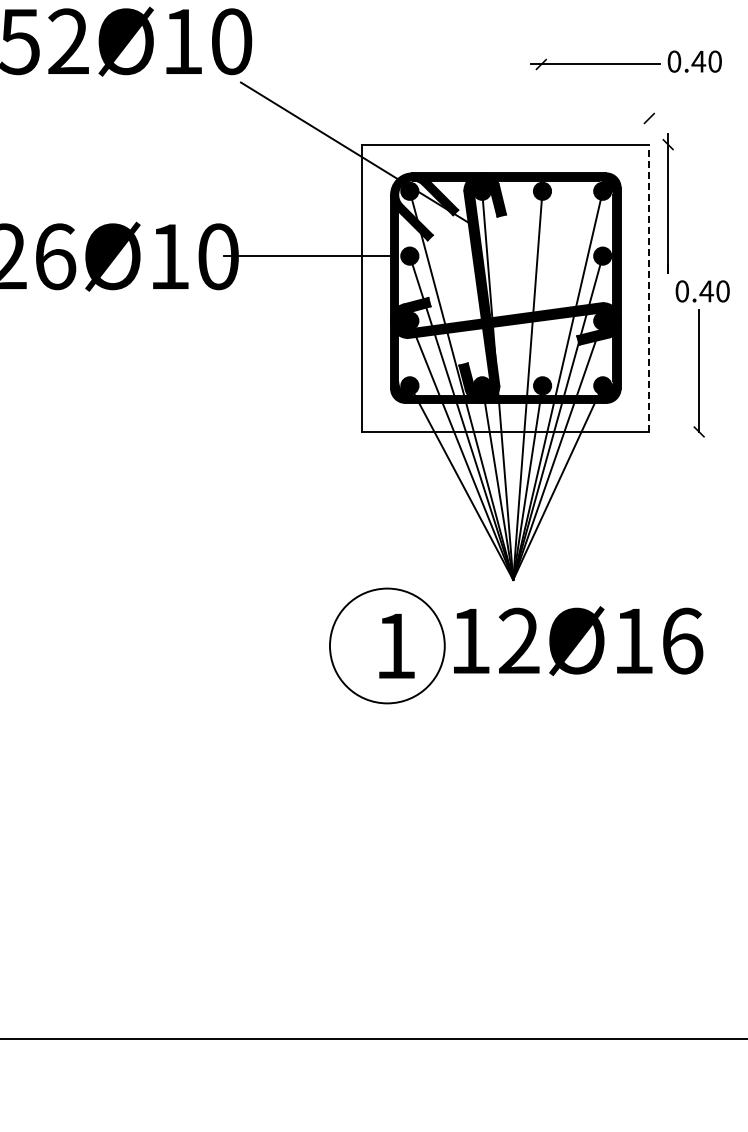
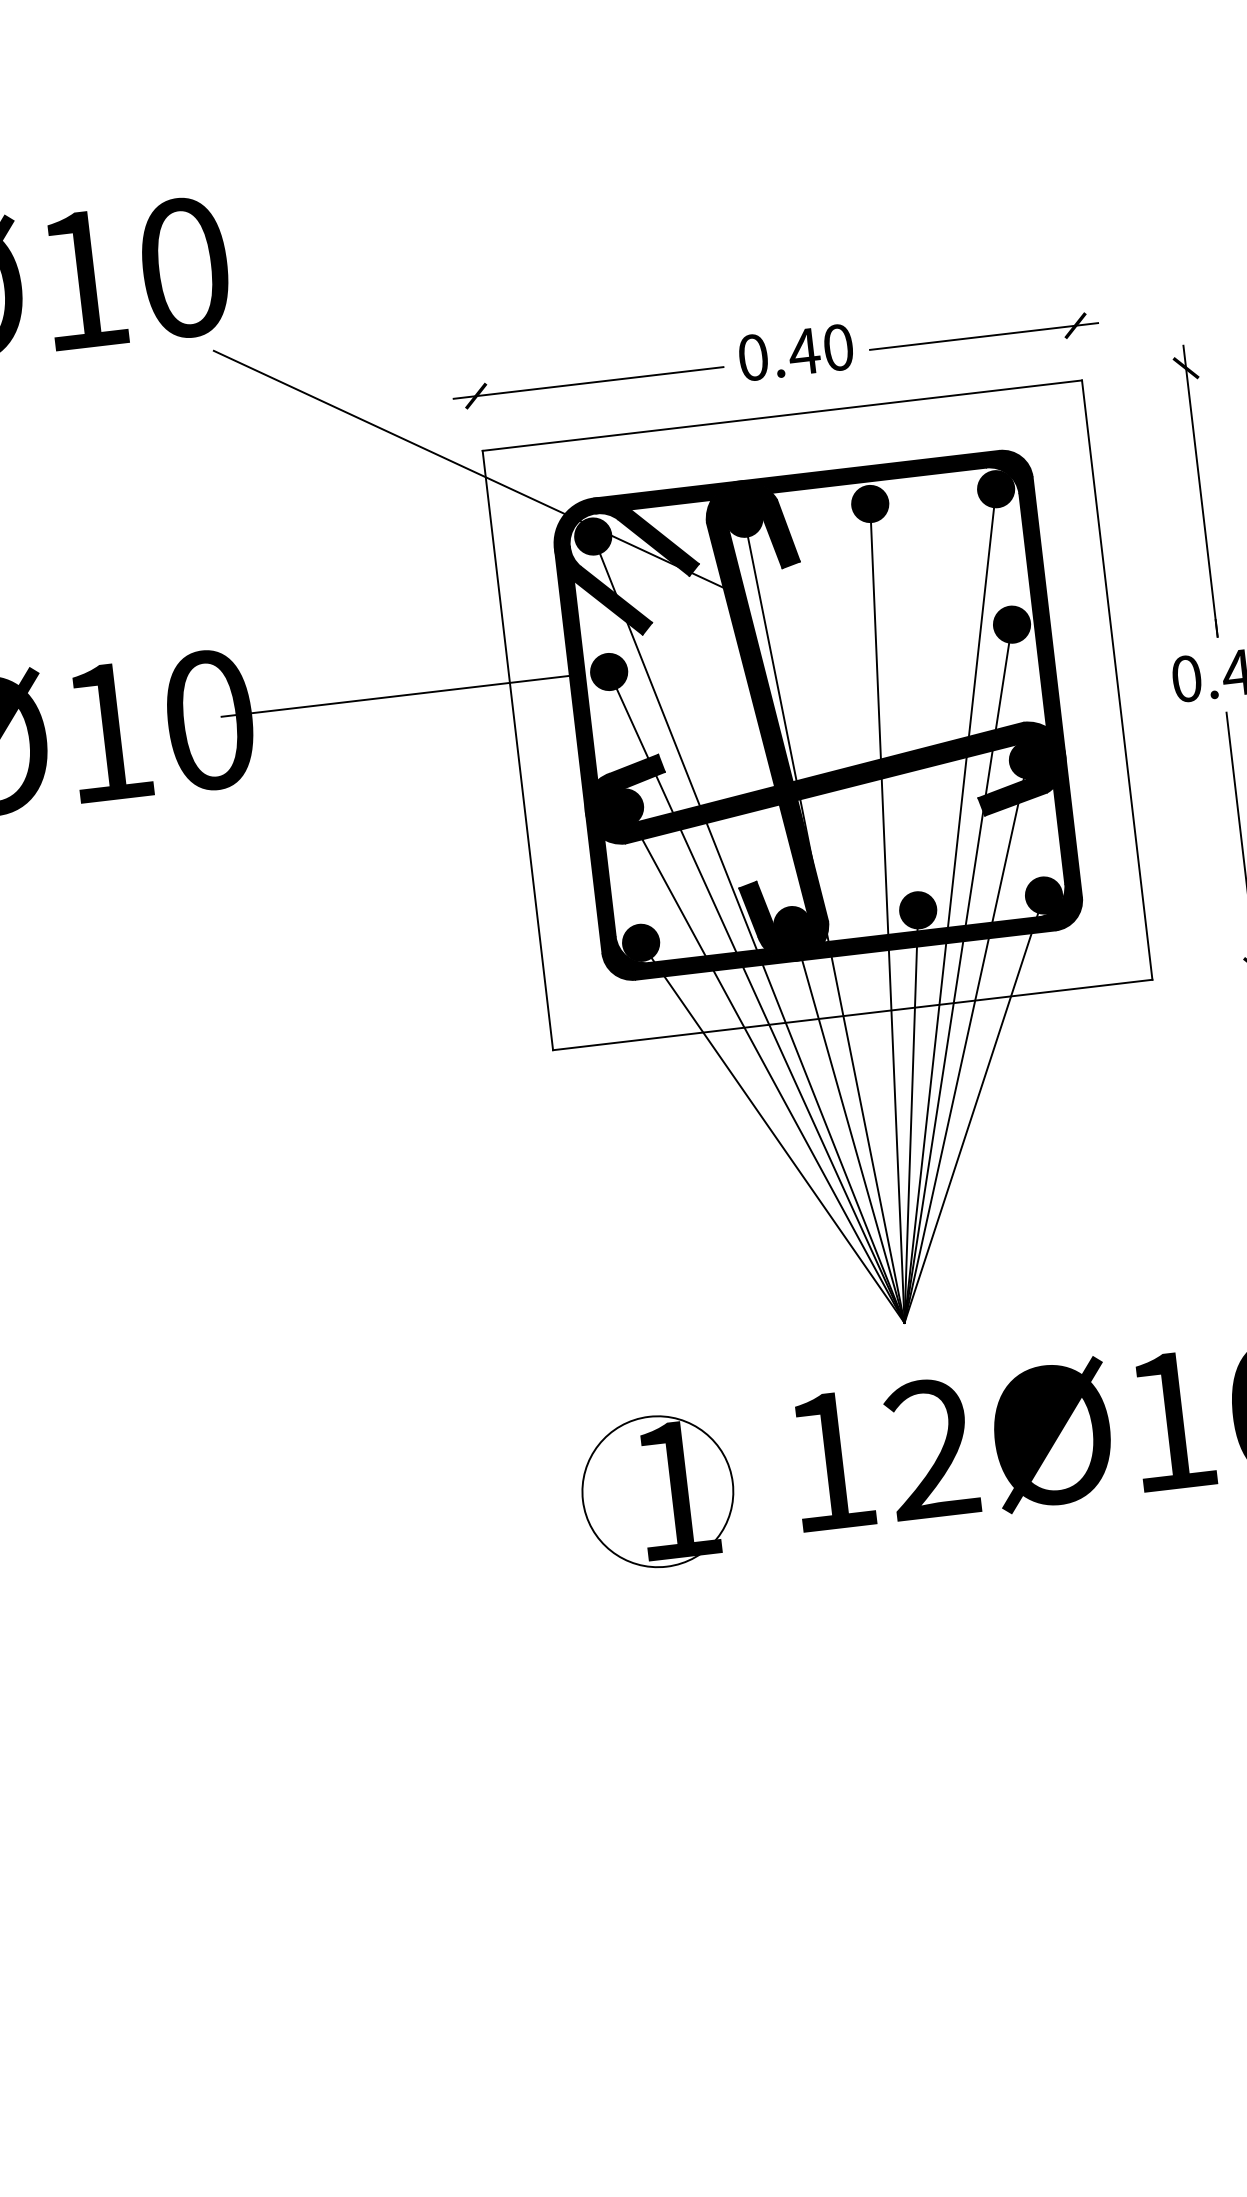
part: (625, 61) -> (651, 369), moved
line: (605, 118) -> (983, 336), added
part: (667, 203) -> (1199, 491), moved
line: (649, 287) -> (1117, 678), dashed -> solid
circle: (387, 645) -> (657, 1490), size x0.62

